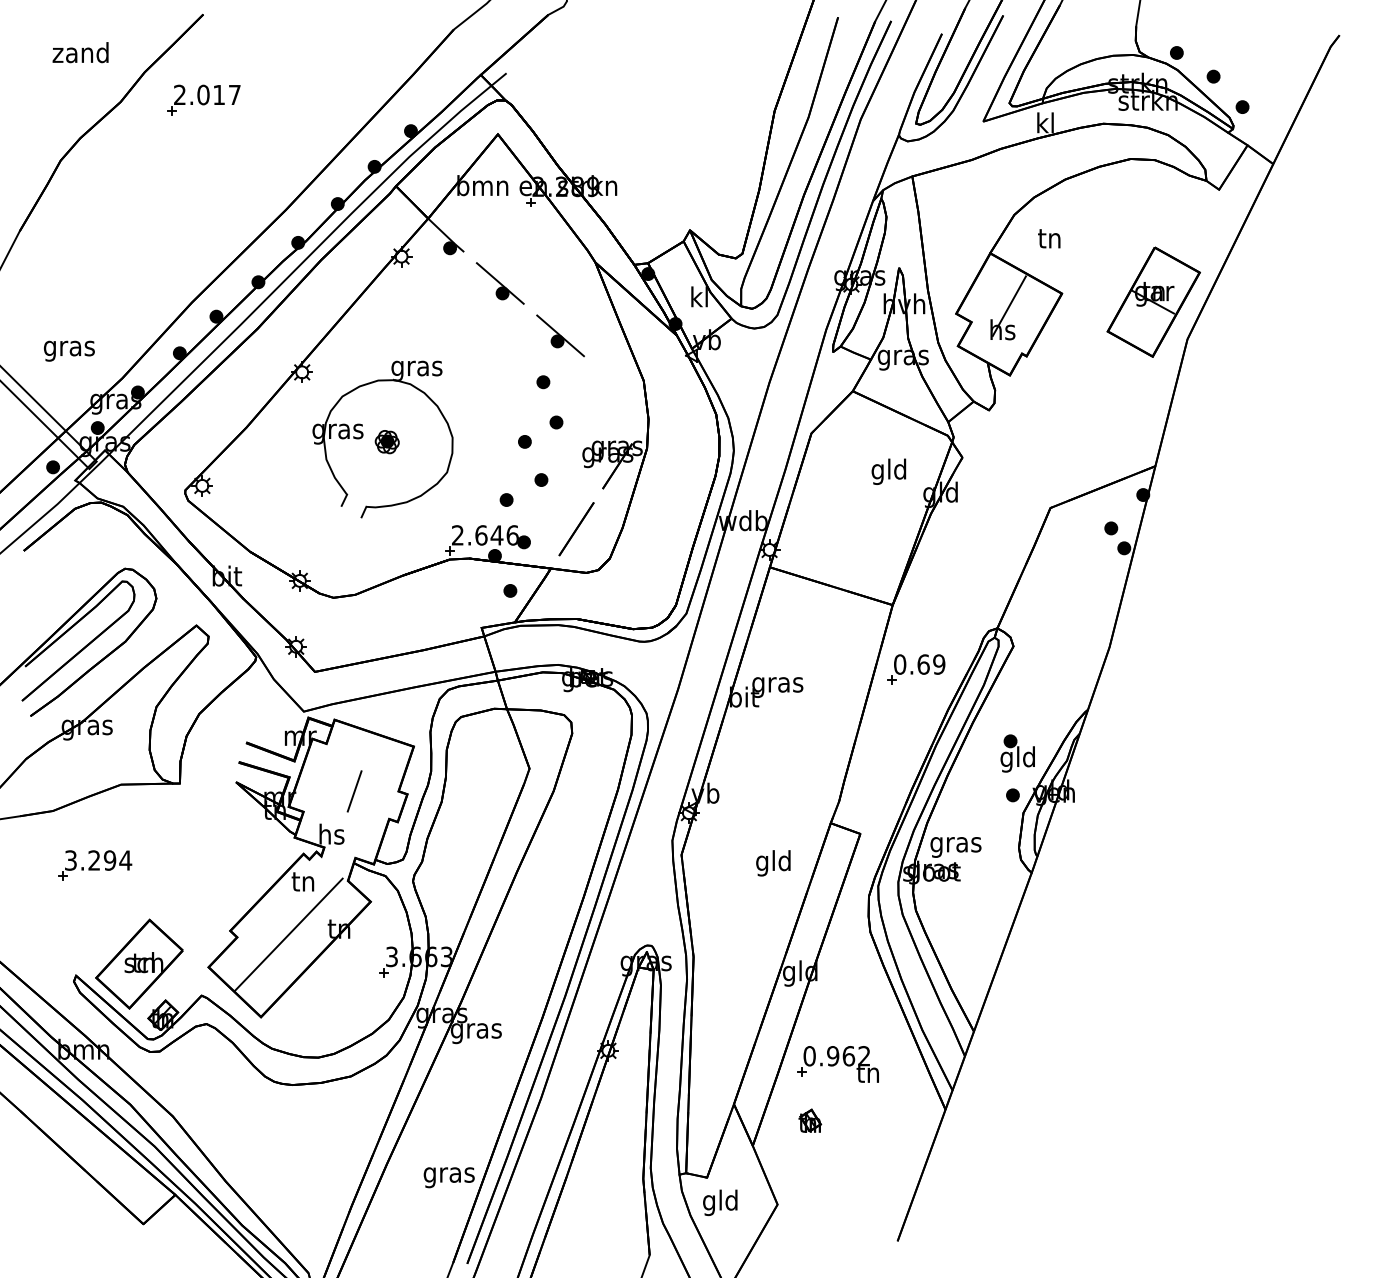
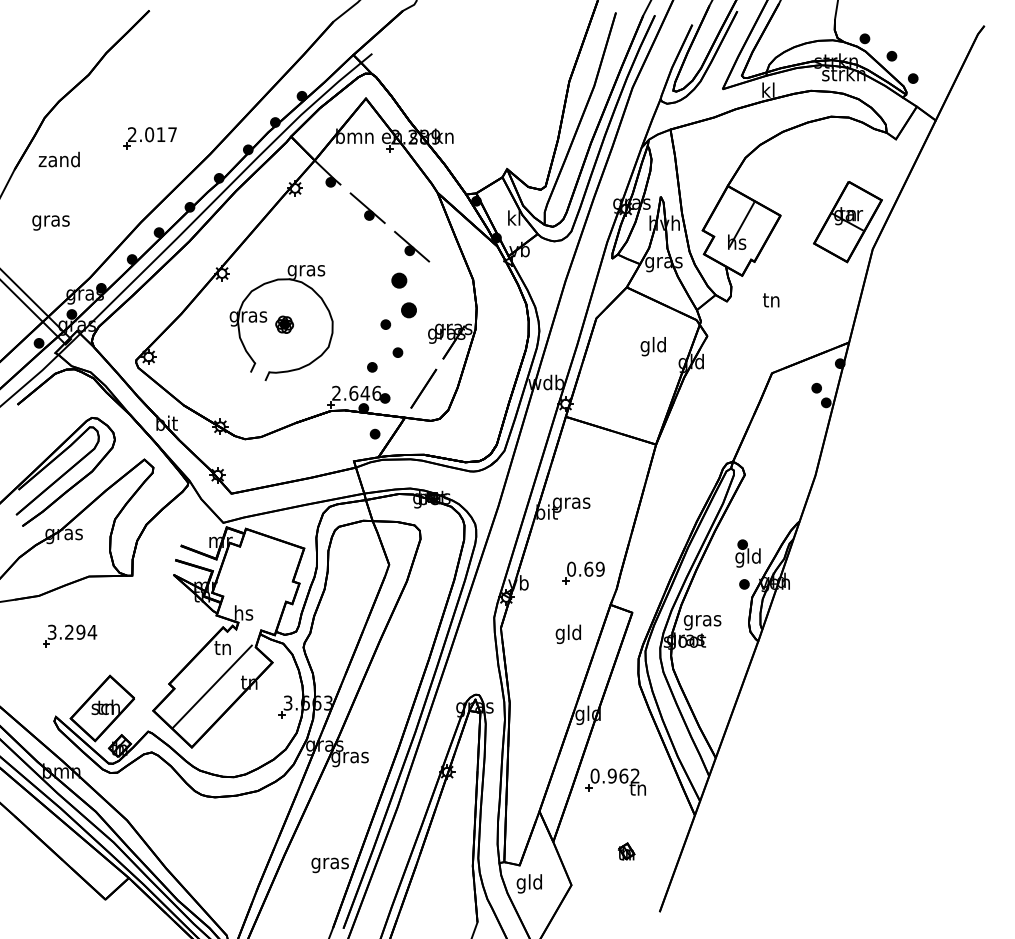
text: (79, 52) -> (58, 159), moved
part: (203, 100) -> (149, 138), moved
text: (1049, 238) -> (771, 300), moved
text: (68, 350) -> (50, 222), moved
part: (543, 381) -> (399, 280), size x1.6
part: (555, 422) -> (408, 310), size x1.6
part: (916, 668) -> (583, 572), moved
line: (354, 791) -> (260, 581), removed
part: (810, 1120) -> (626, 851), moved

